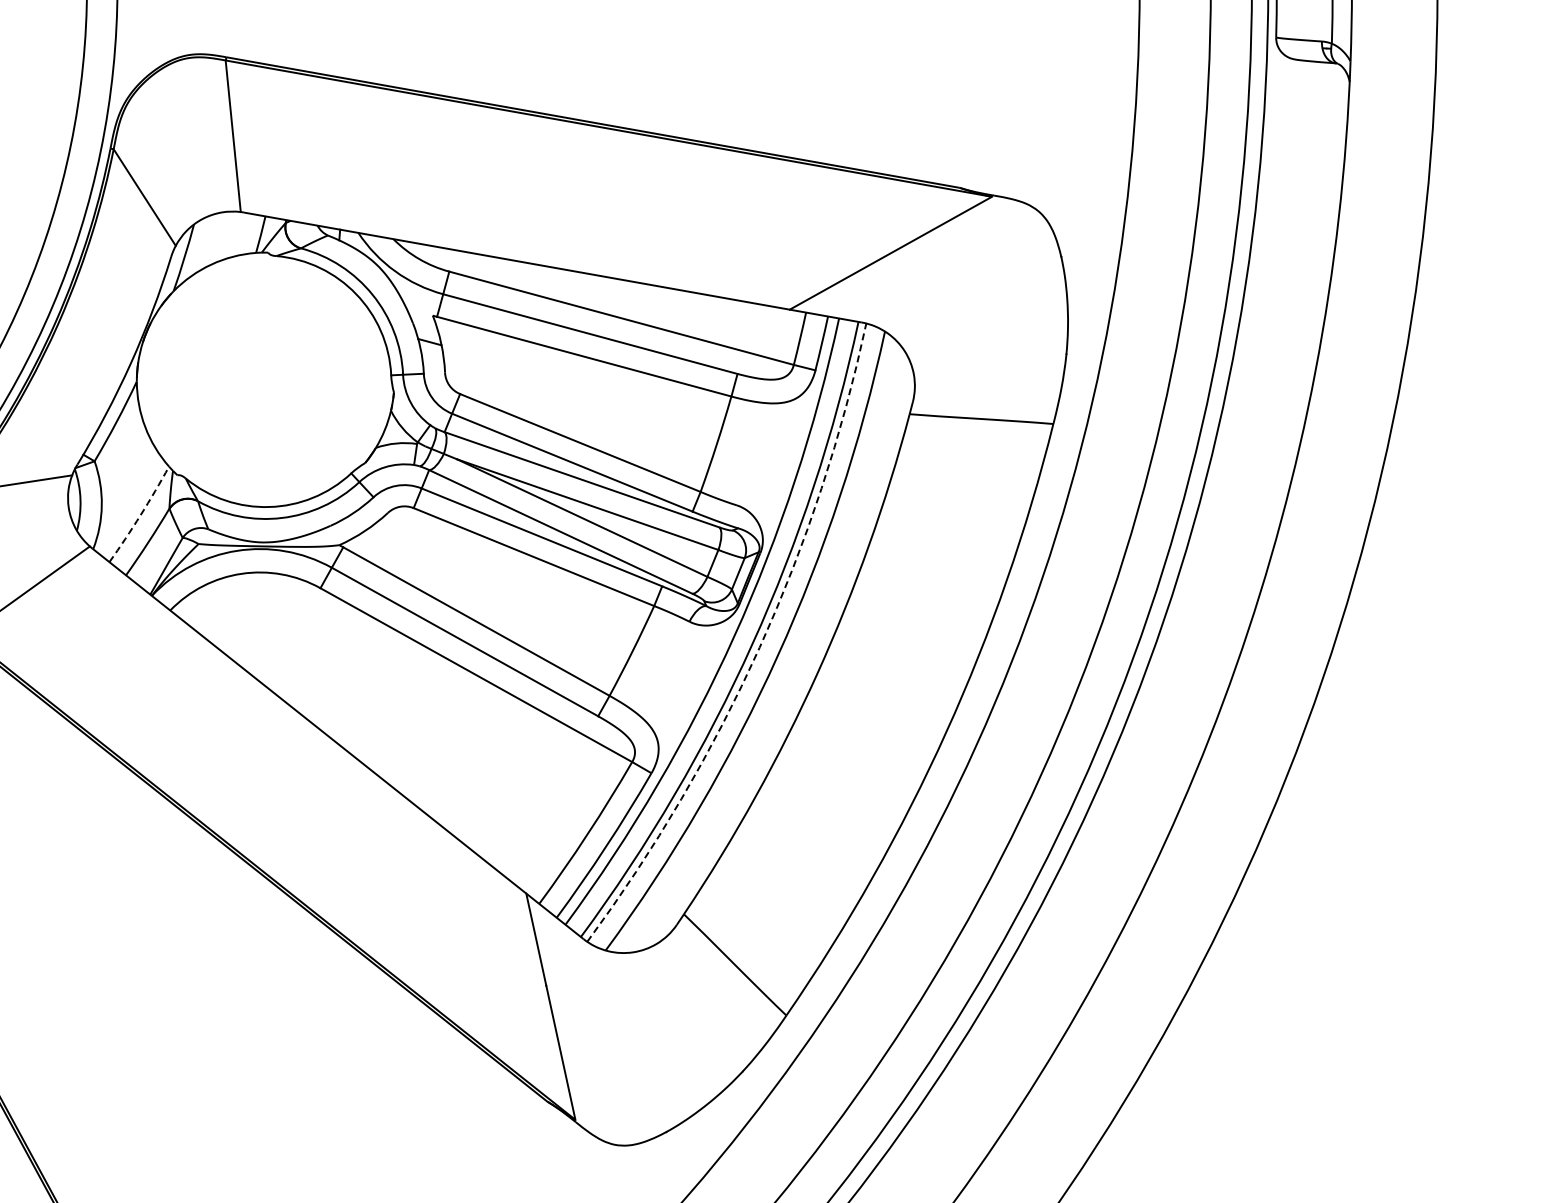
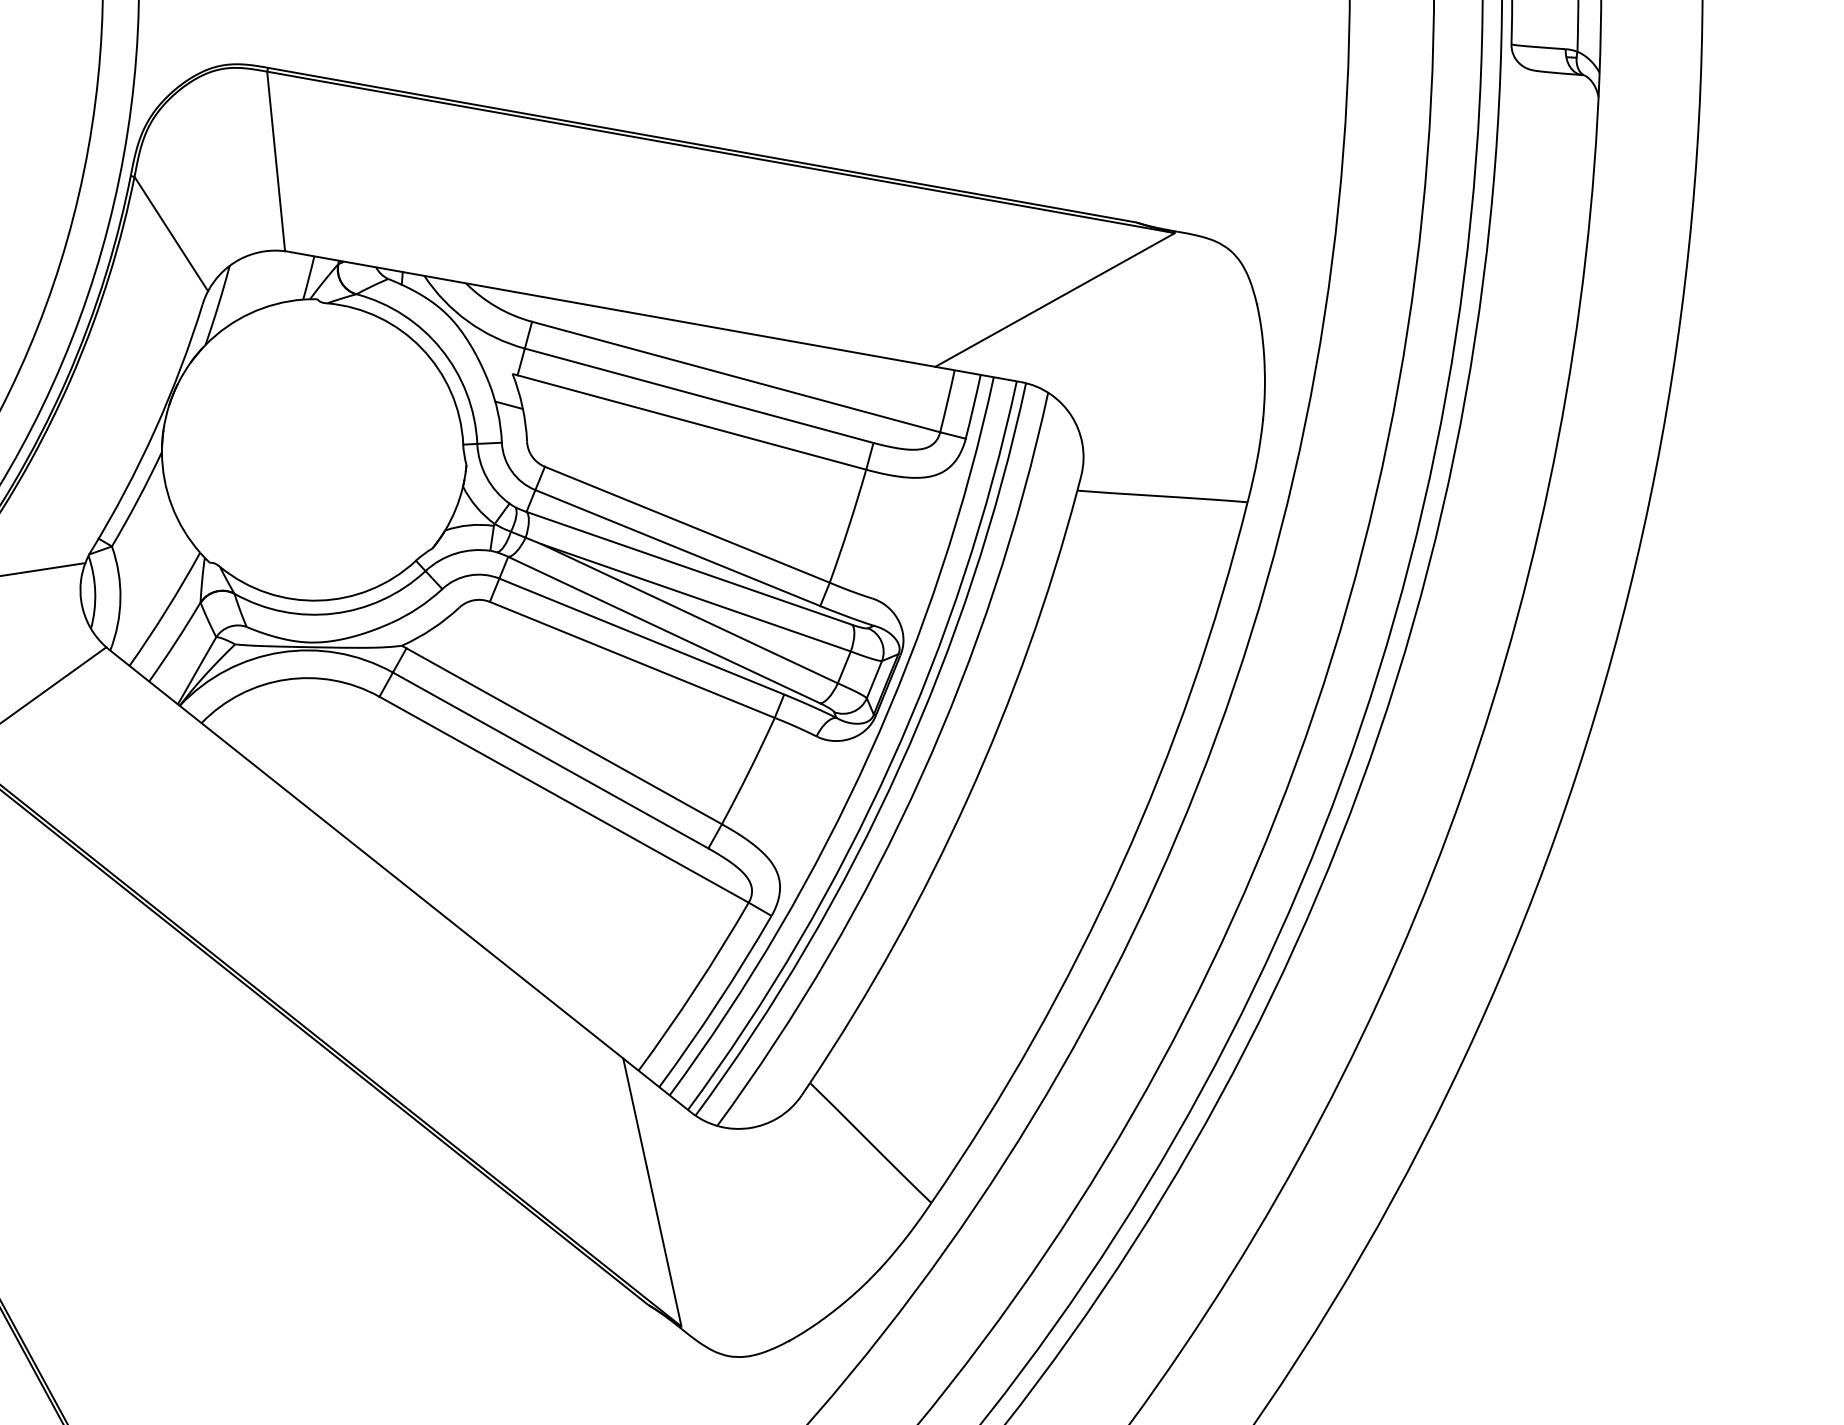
arc: (140, 515) -> (166, 610), dashed -> solid
arc: (759, 647) -> (899, 766), dashed -> solid

